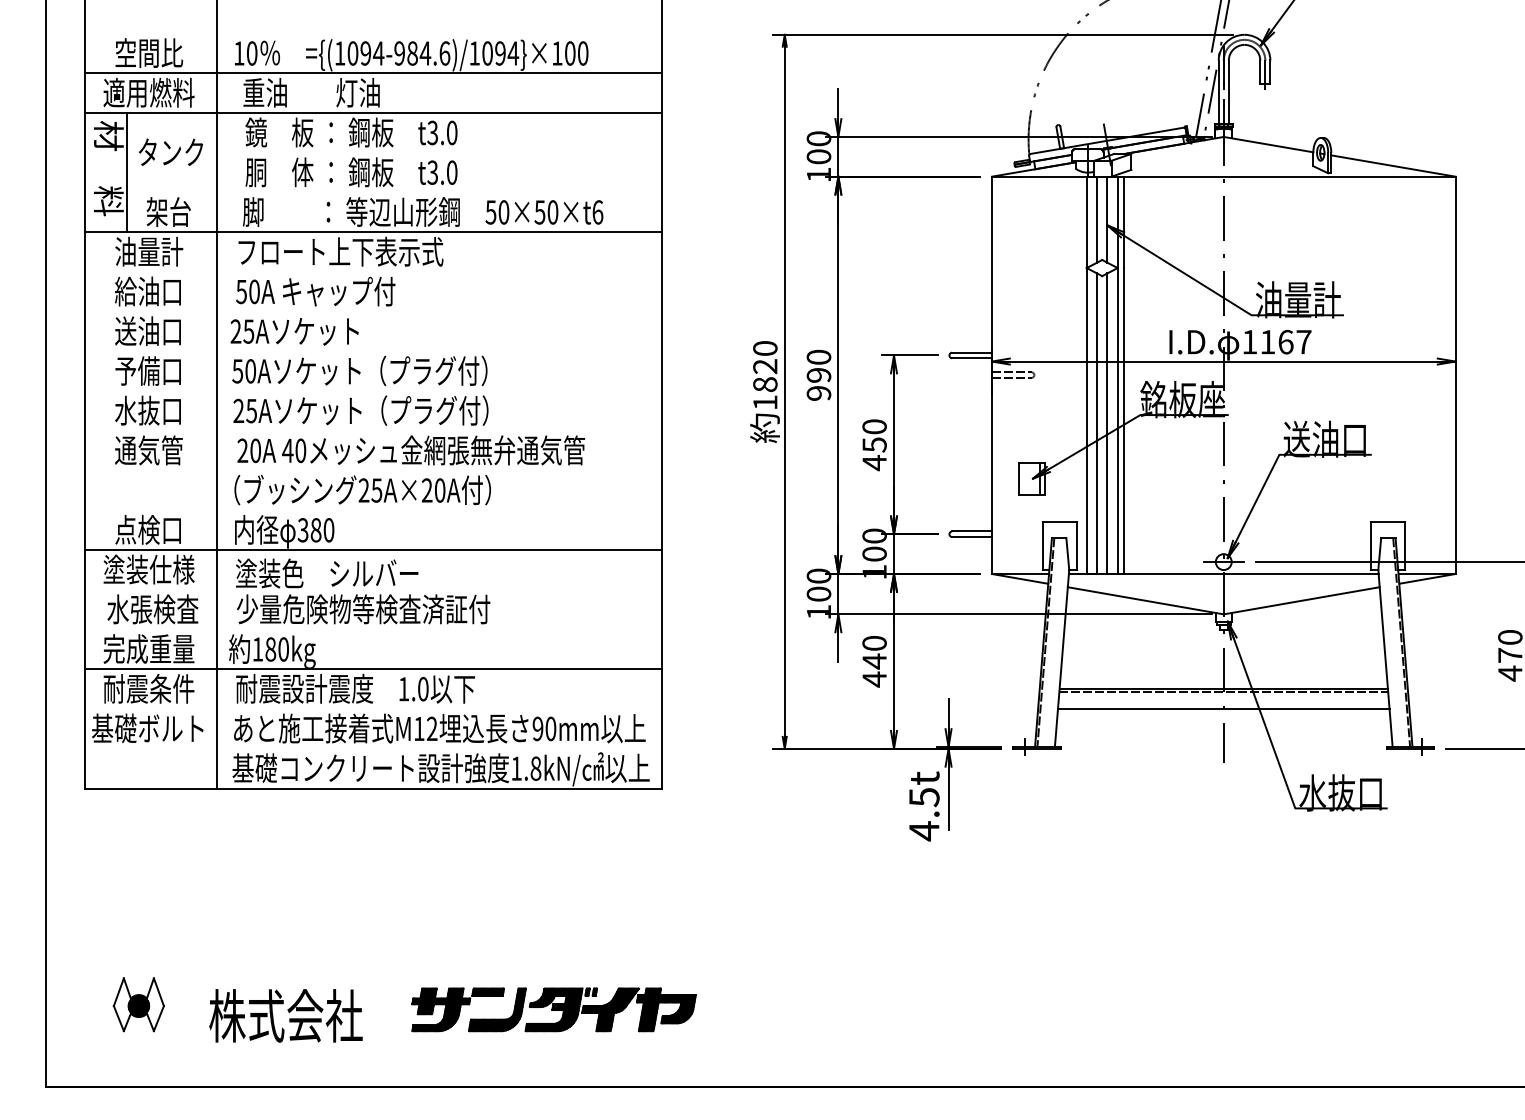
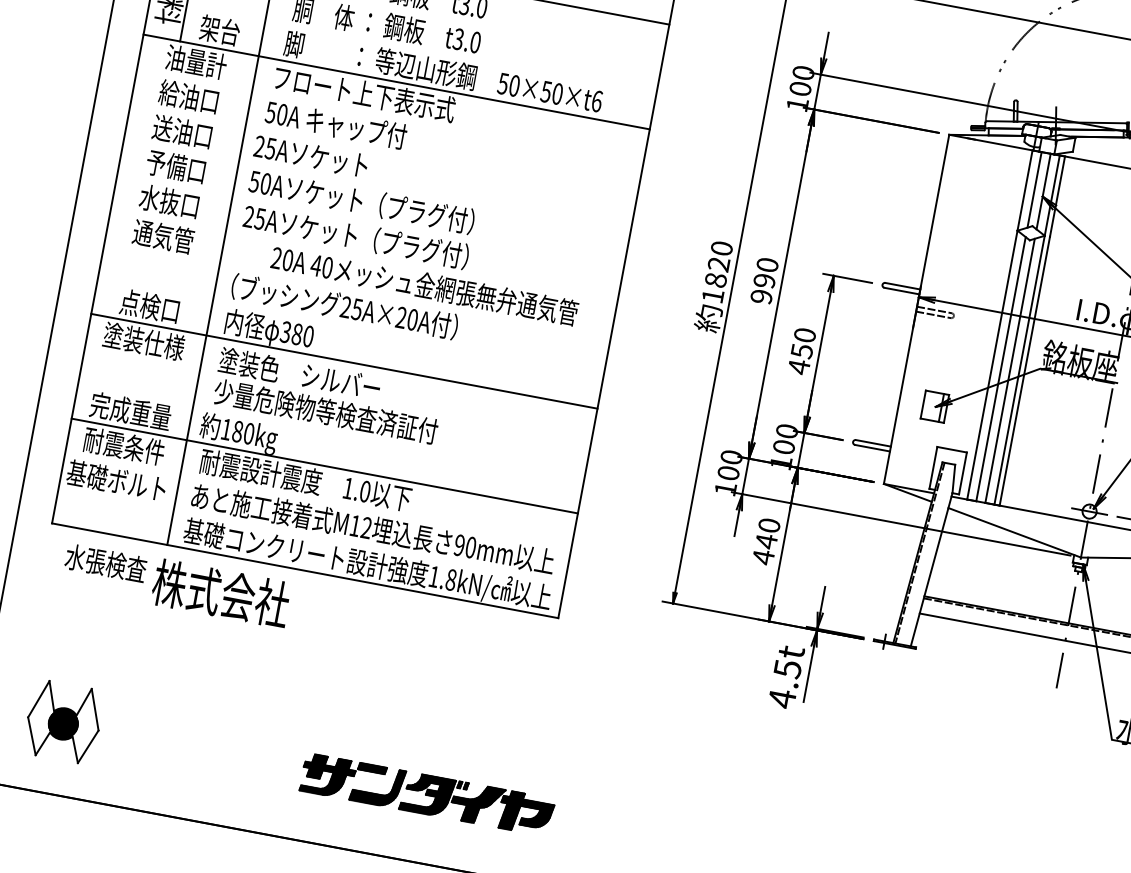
text: (410, 450) -> (424, 285), moved
text: (152, 609) -> (105, 563), moved
part: (138, 1004) -> (63, 721), size x1.6
text: (285, 1015) -> (220, 593), moved

